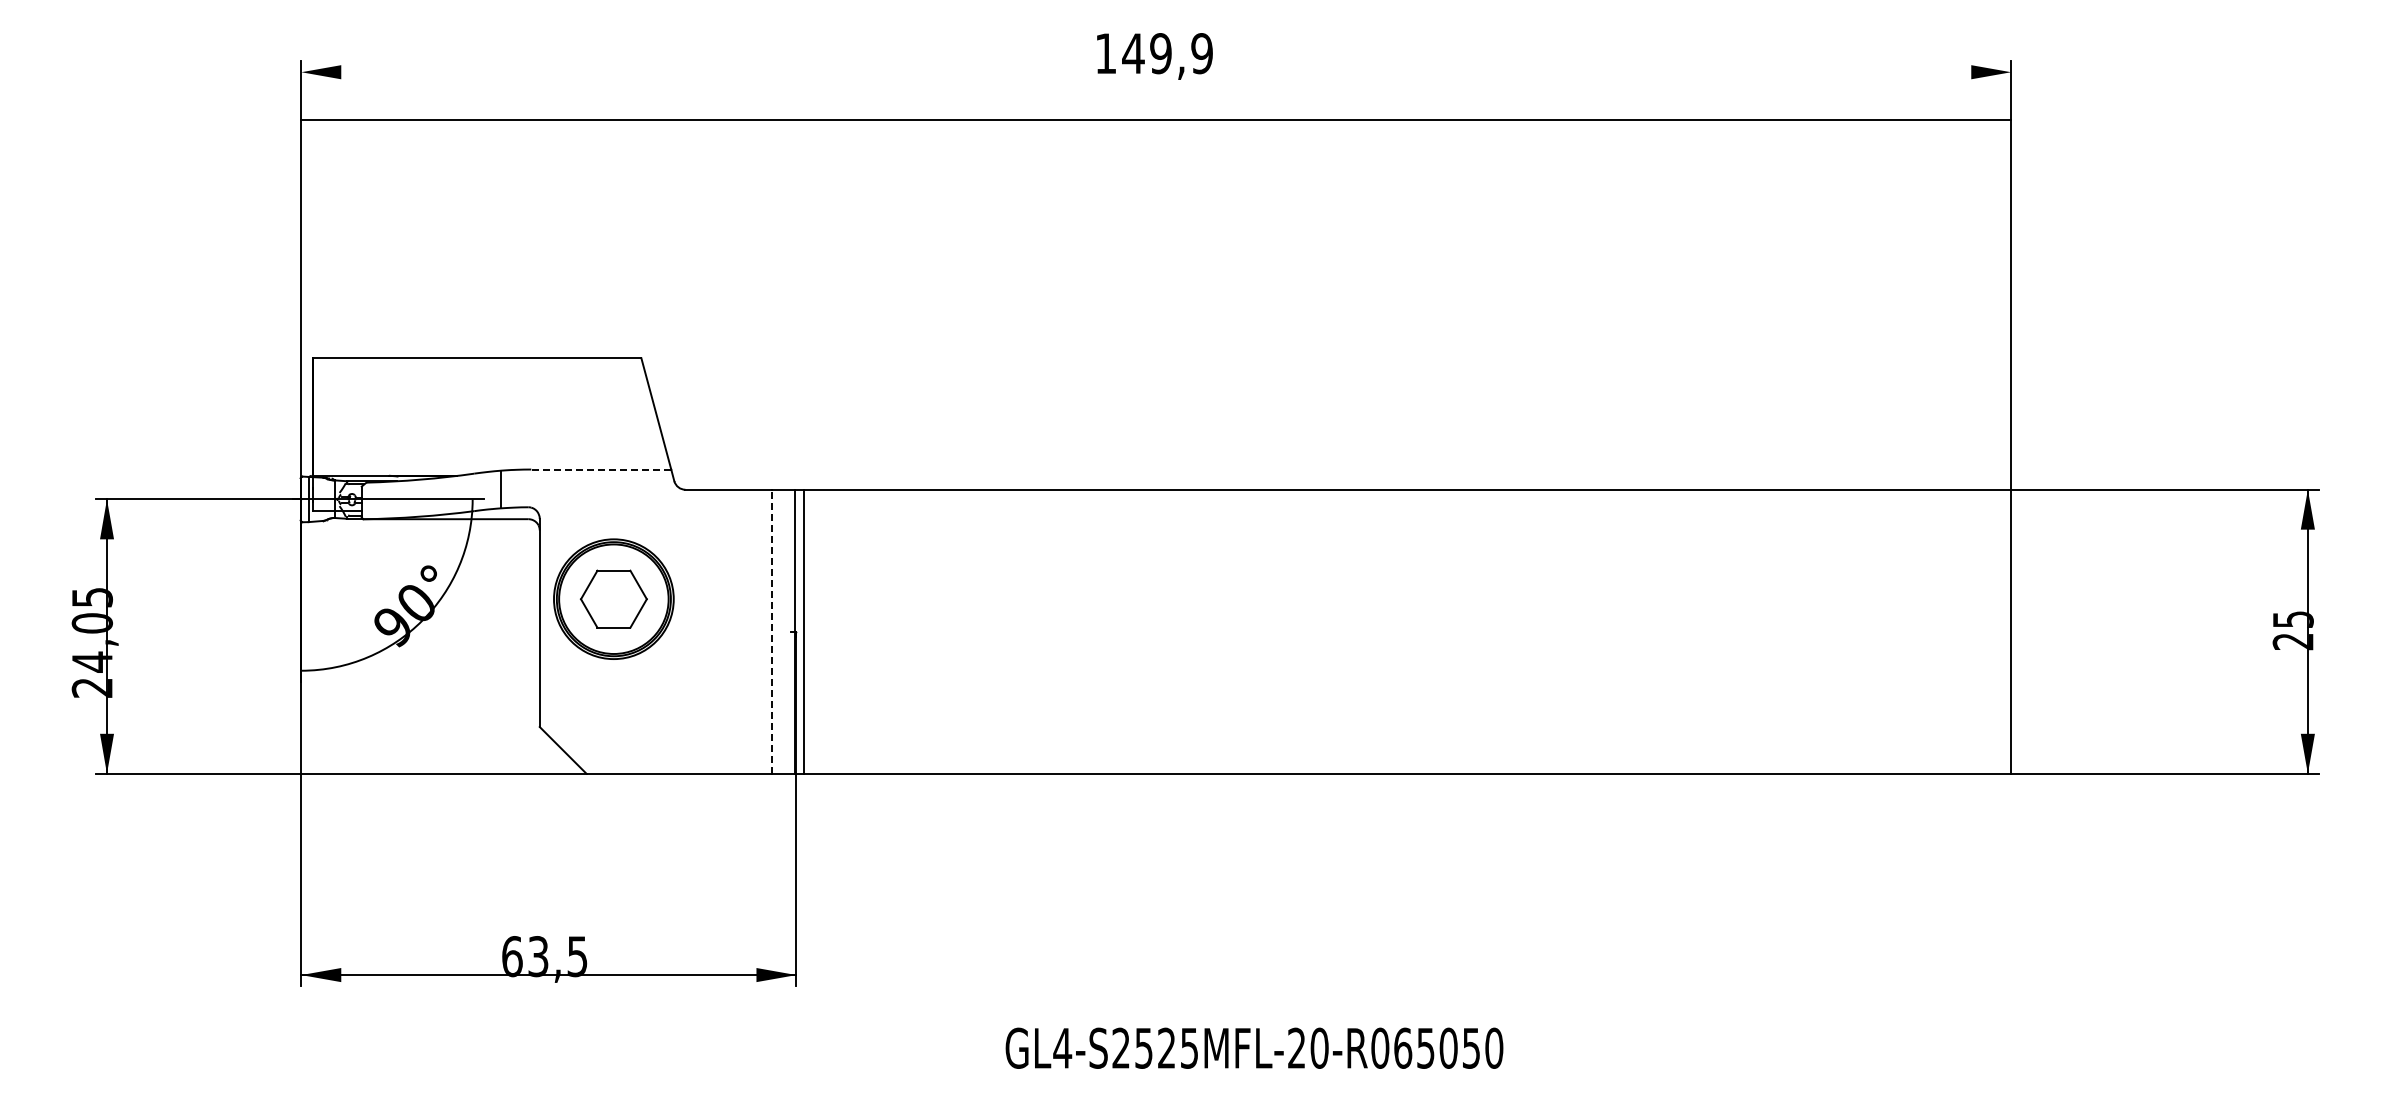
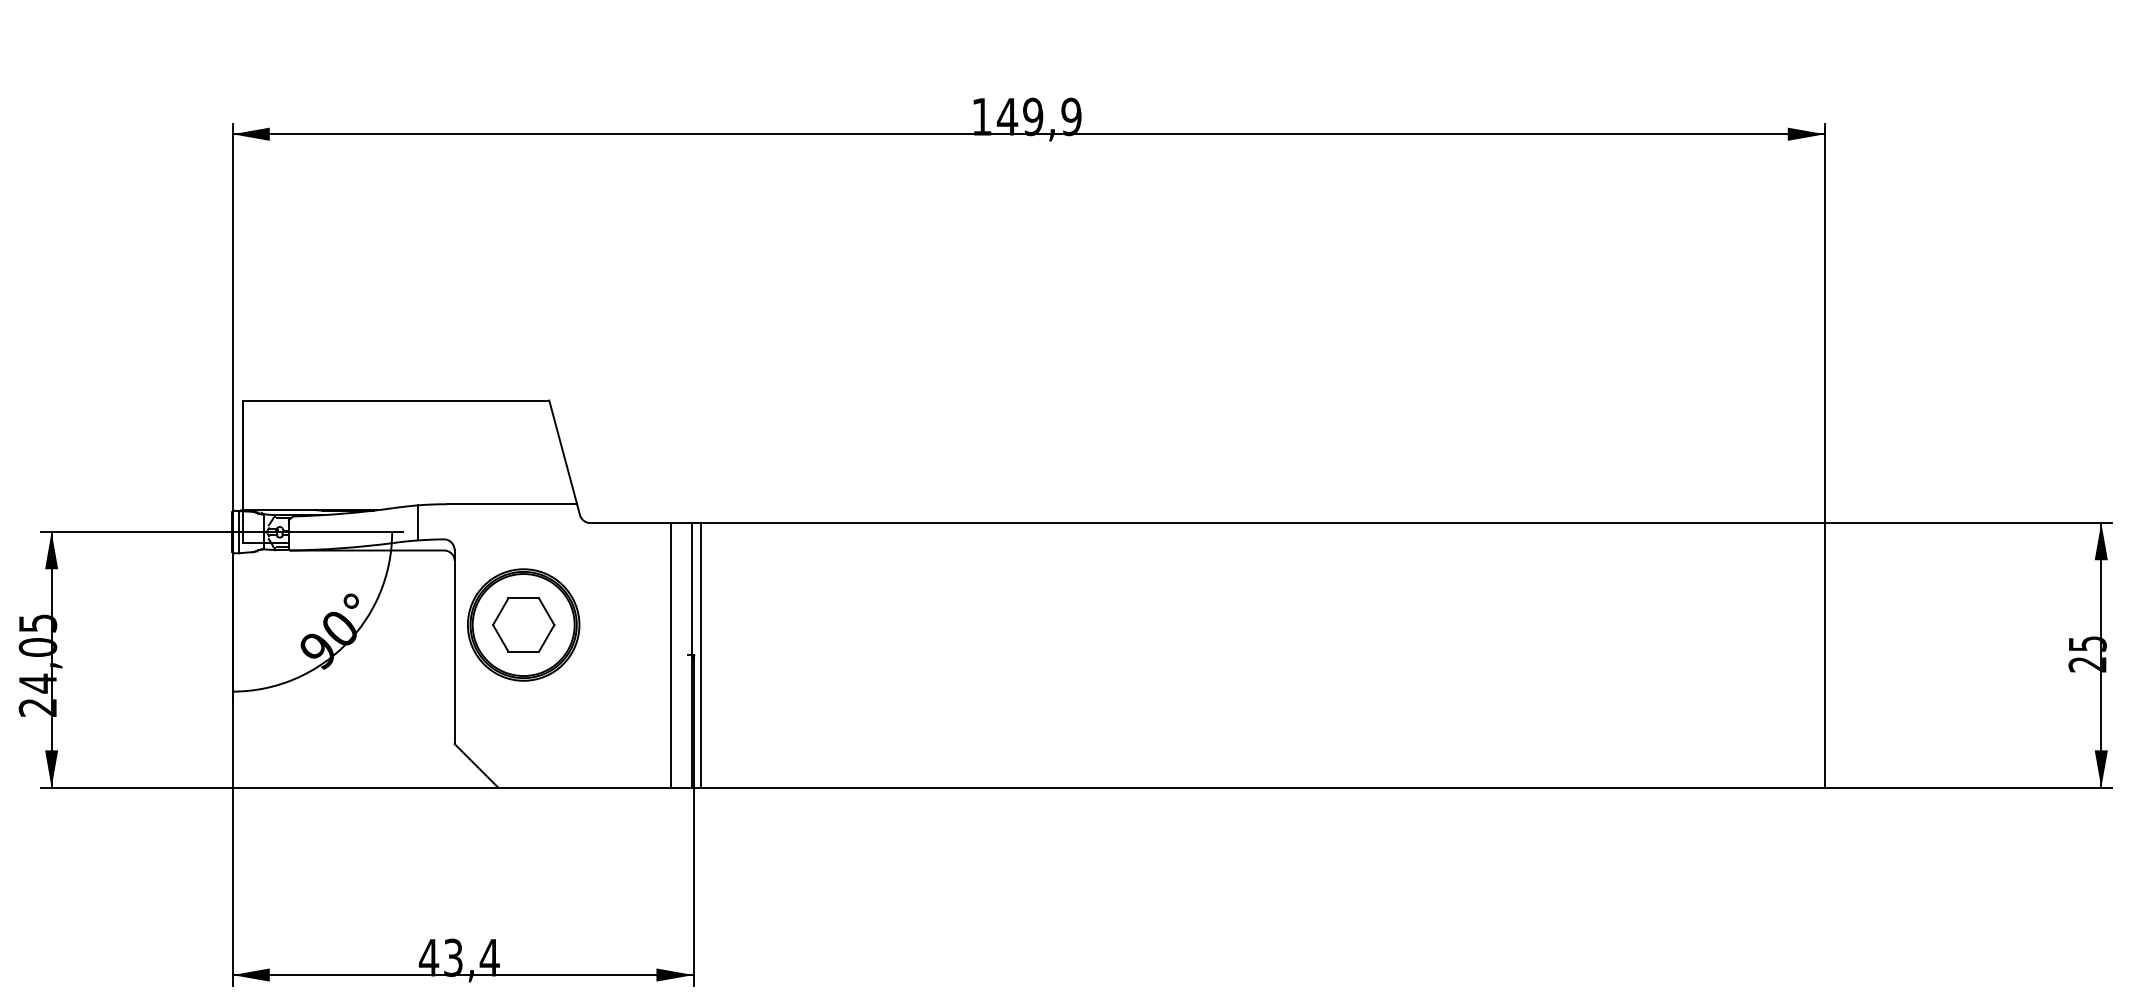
line: (1156, 120) -> (1029, 134), moved
line: (601, 469) -> (512, 504), dashed -> solid
line: (771, 631) -> (670, 655), dashed -> solid
text: (544, 956) -> (459, 957), 63,5 -> 43,4

